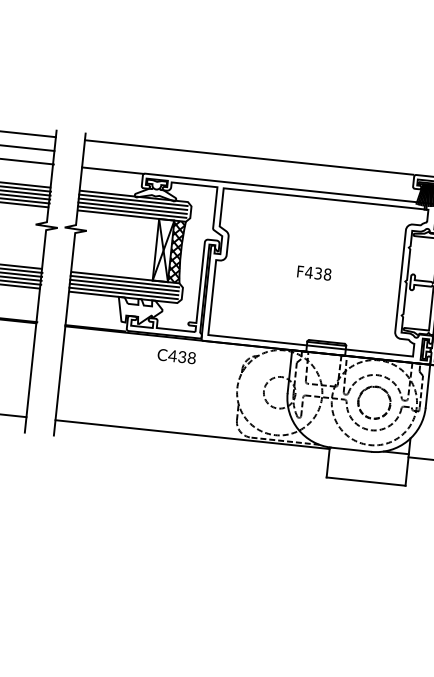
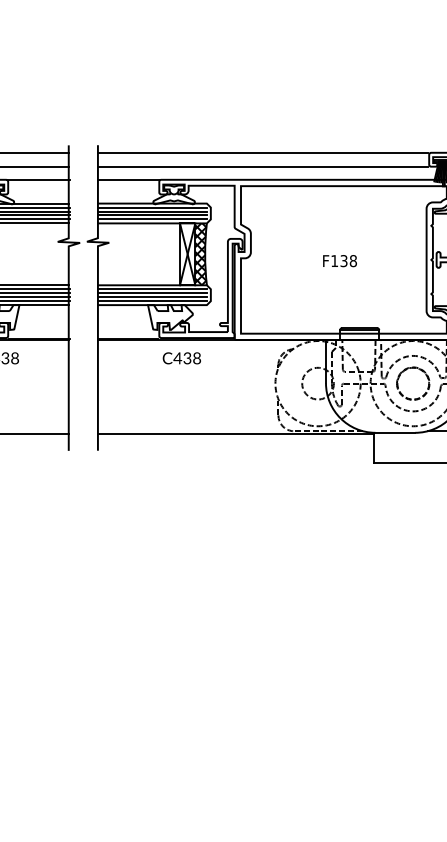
line: (247, 171) -> (262, 166), added
text: (308, 272) -> (334, 260), F438 -> F138
text: (176, 356) -> (181, 358), moved

